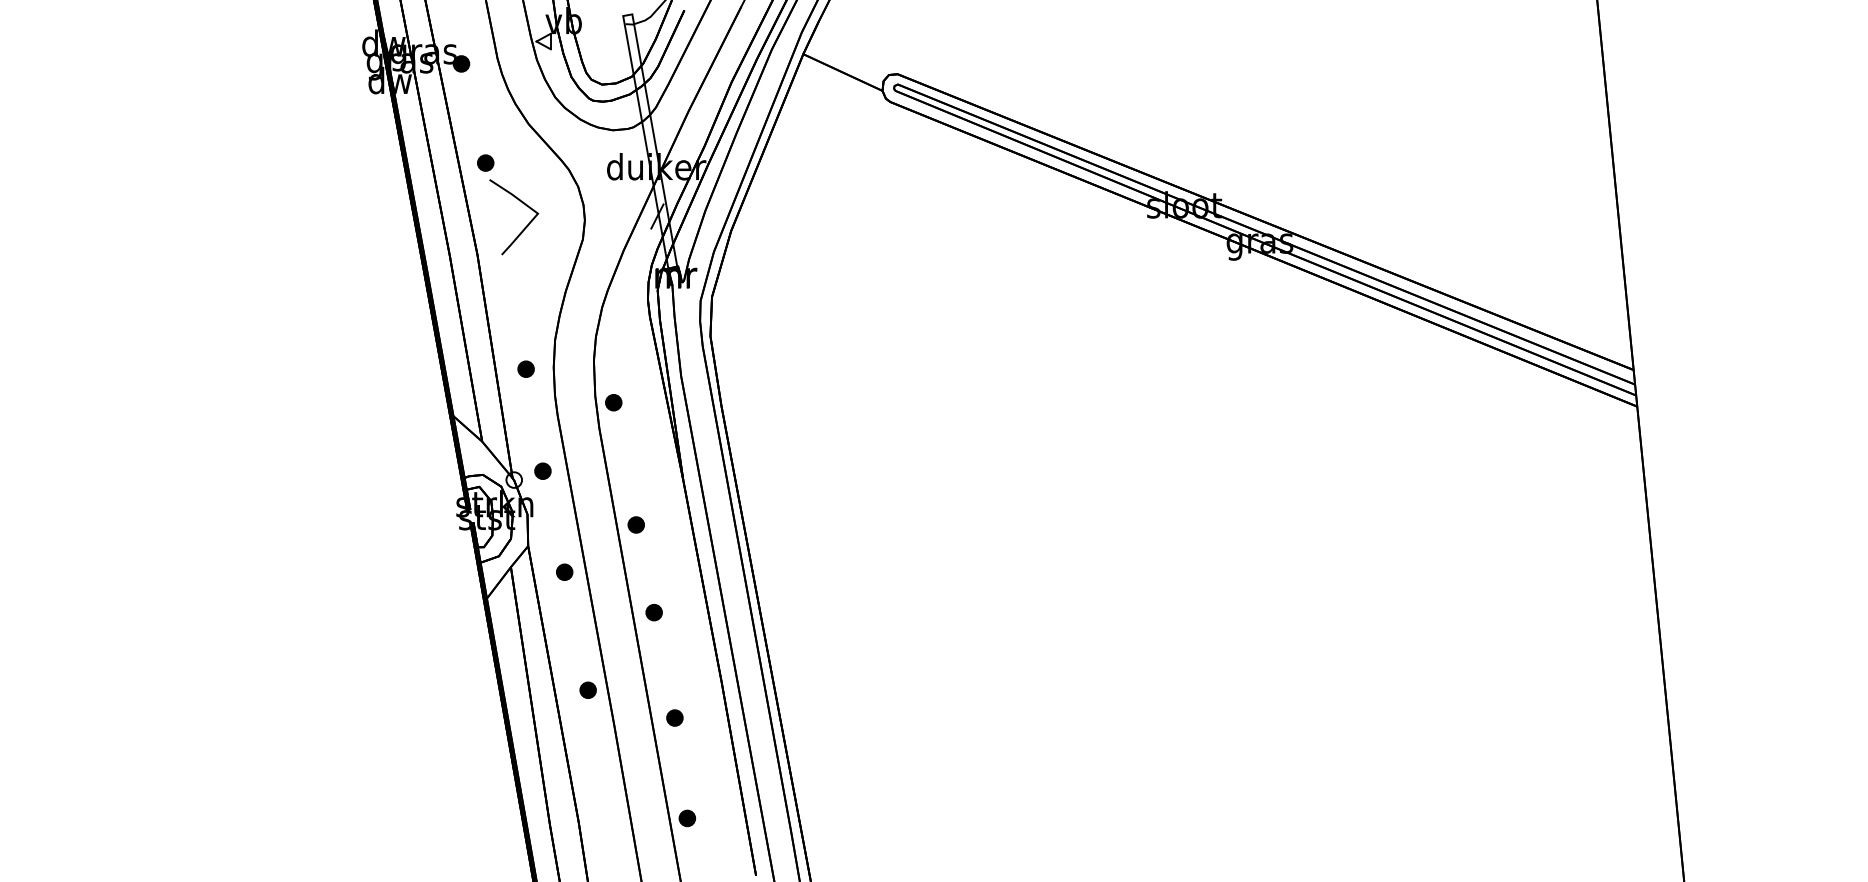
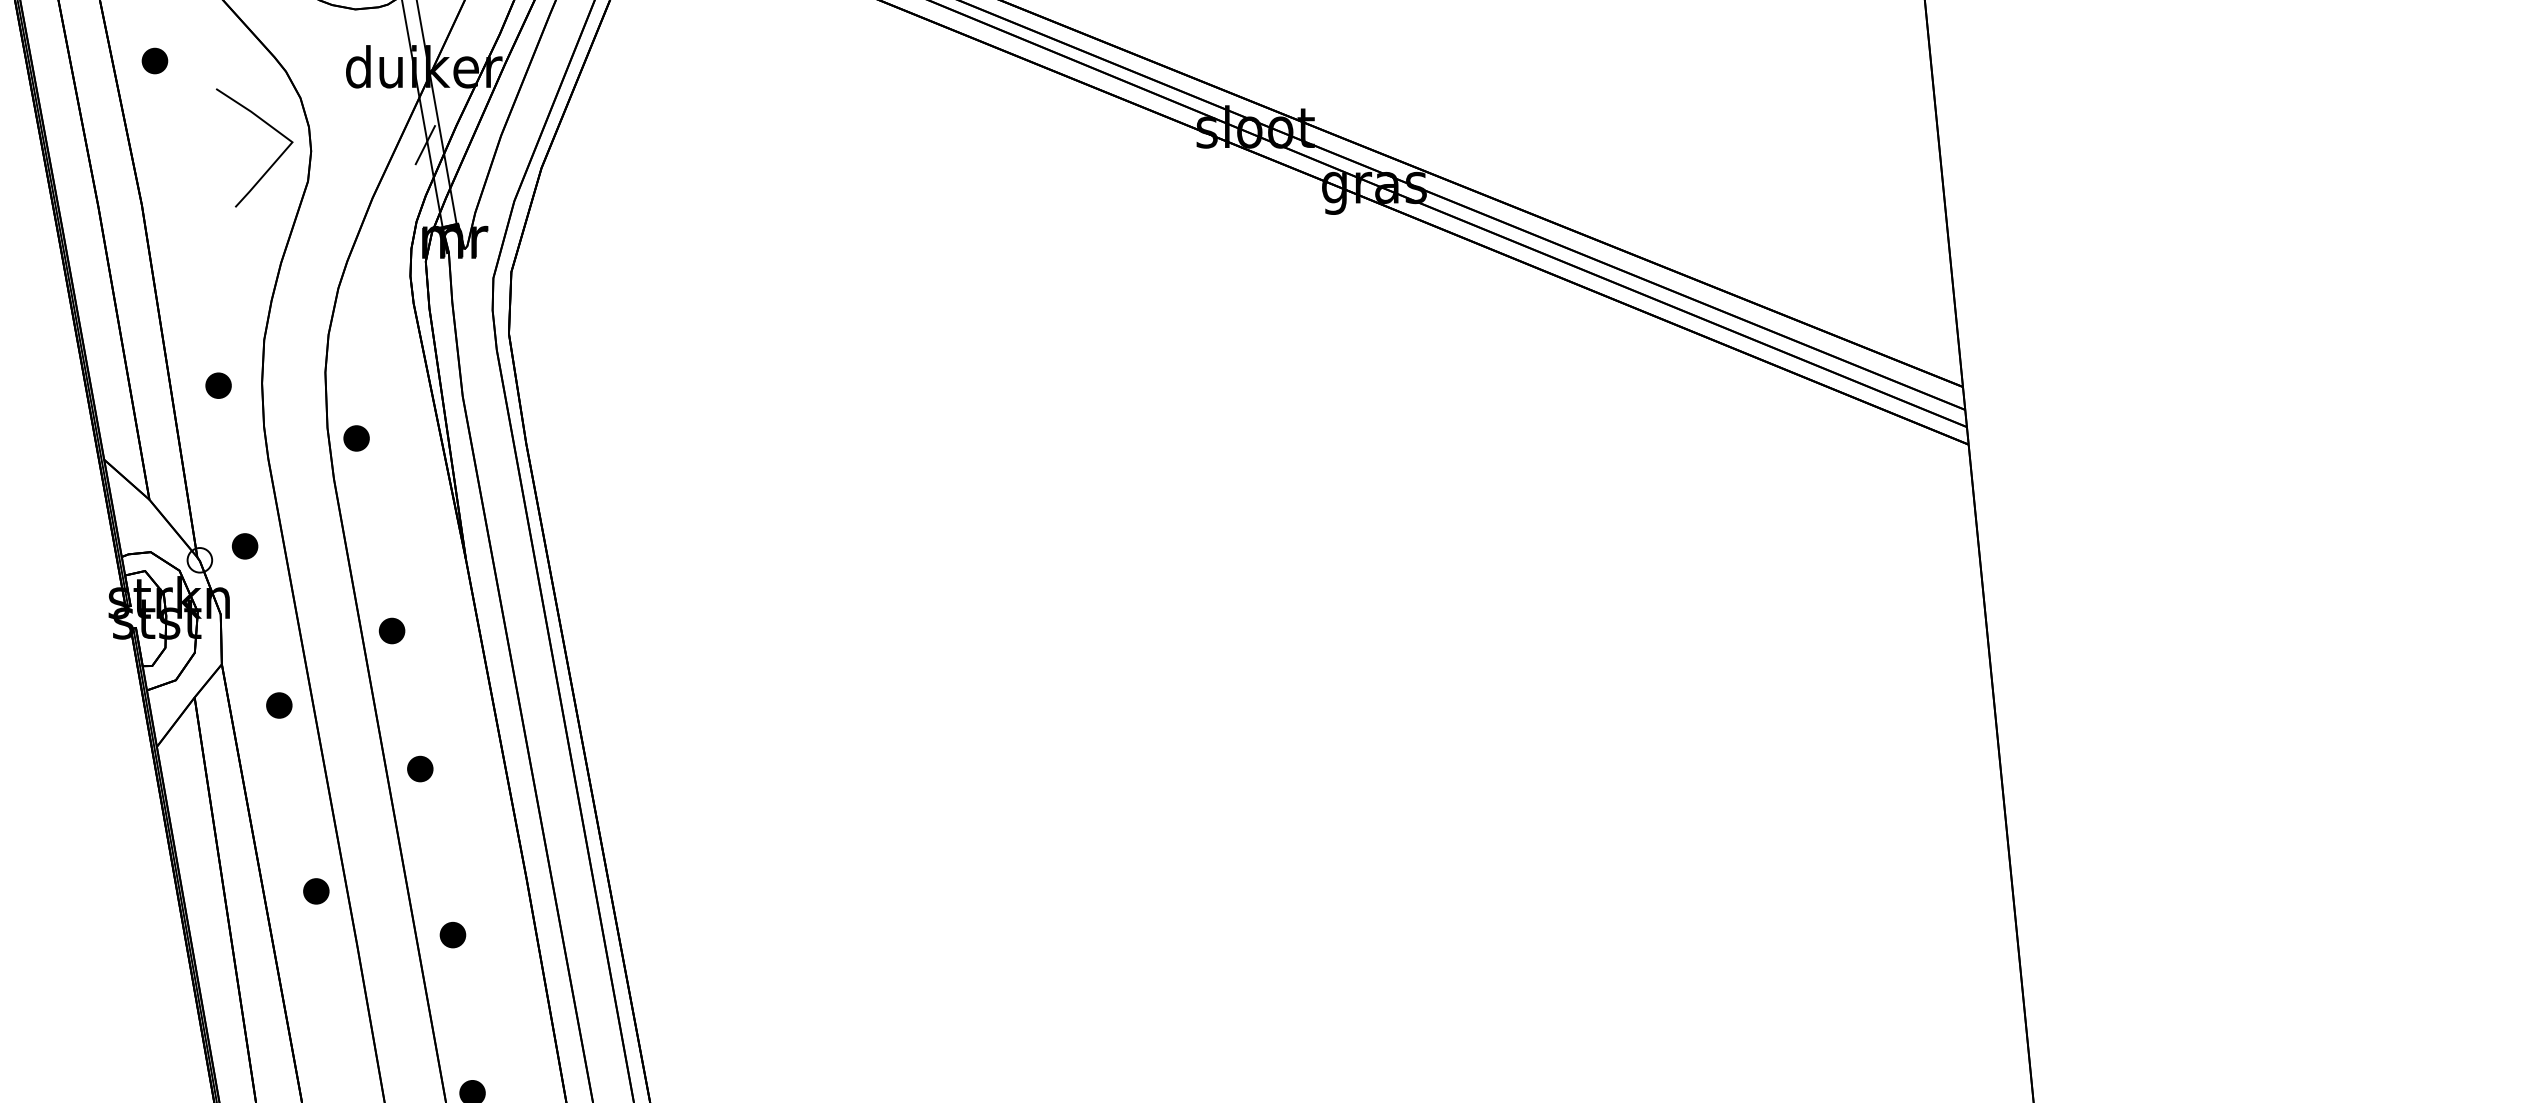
line: (524, 227) -> (271, 164), moved

